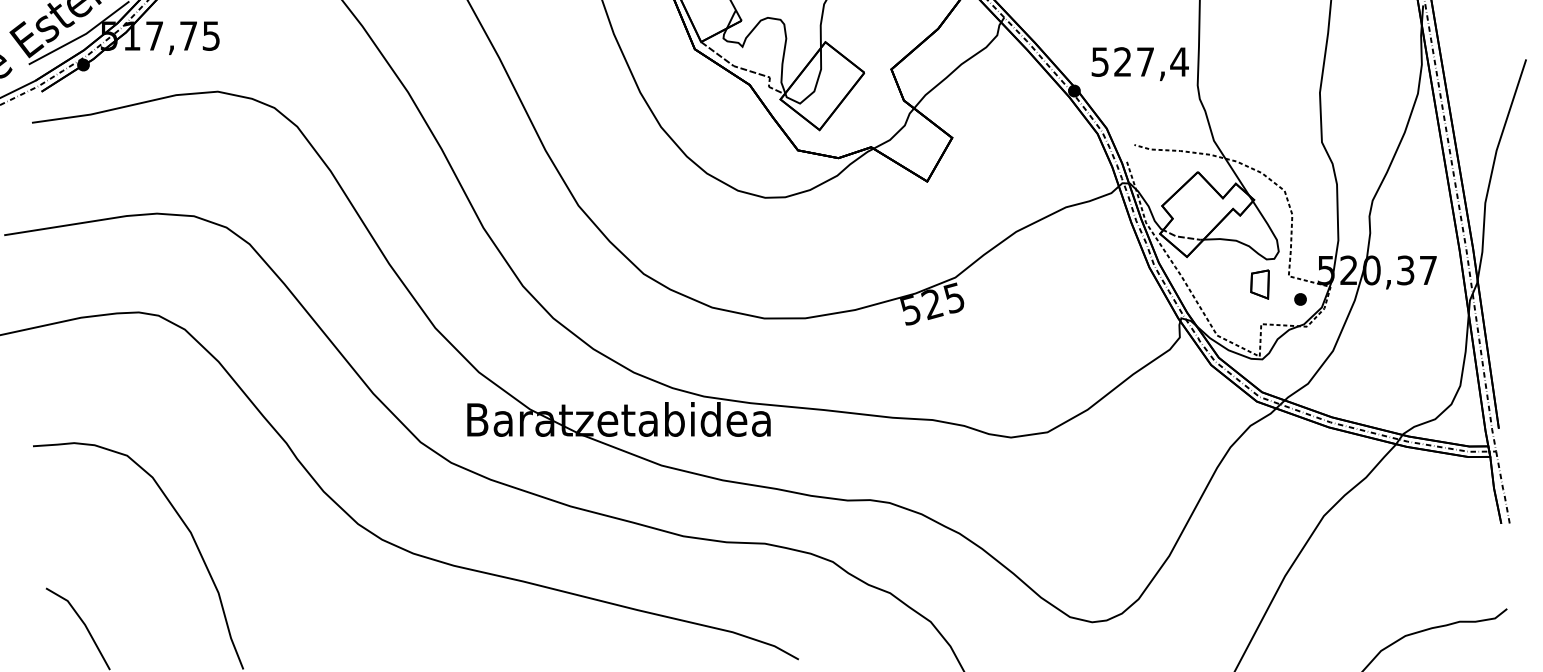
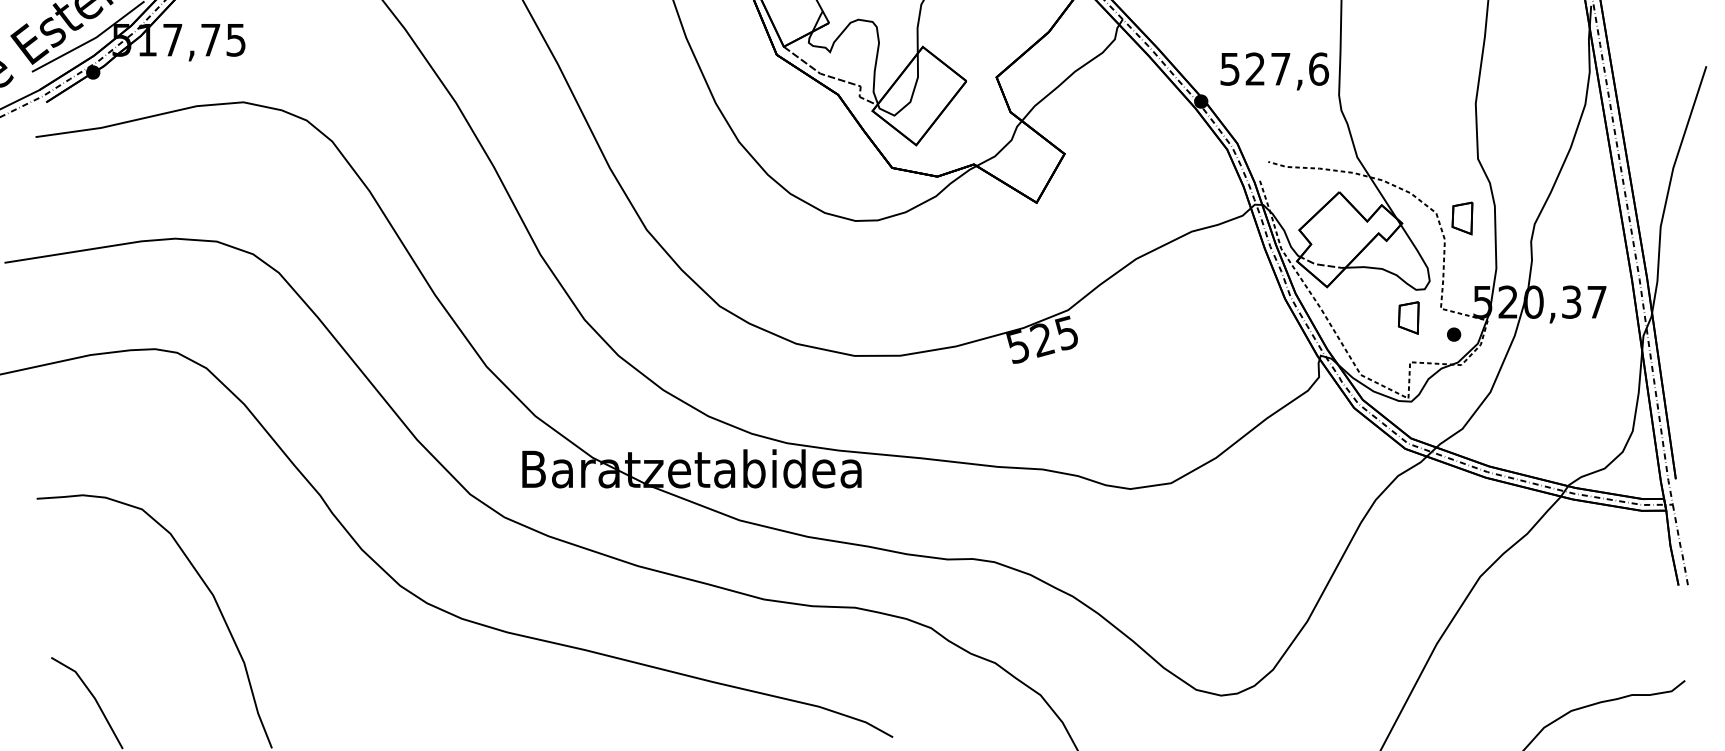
text: (1179, 61) -> (1318, 68), 527,4 -> 527,6
part: (1307, 195) -> (1461, 218), added

